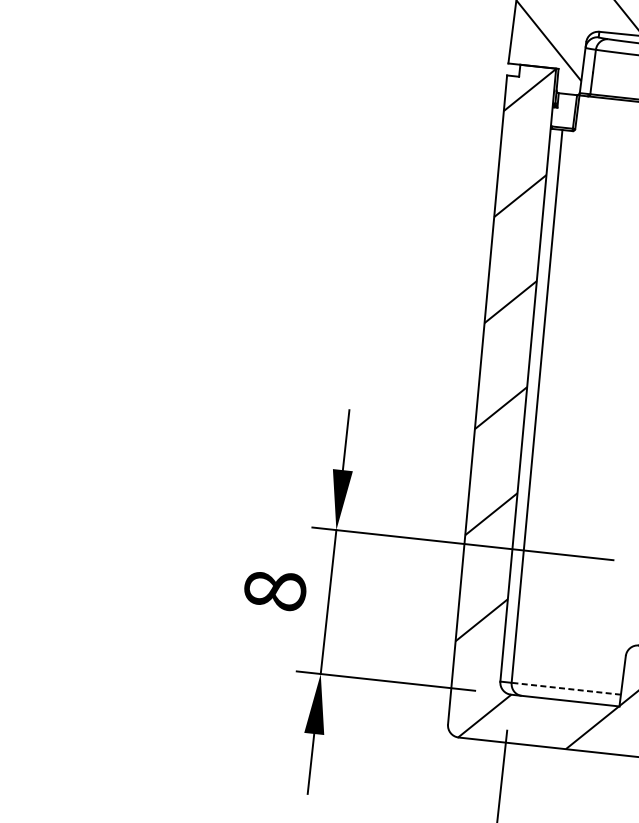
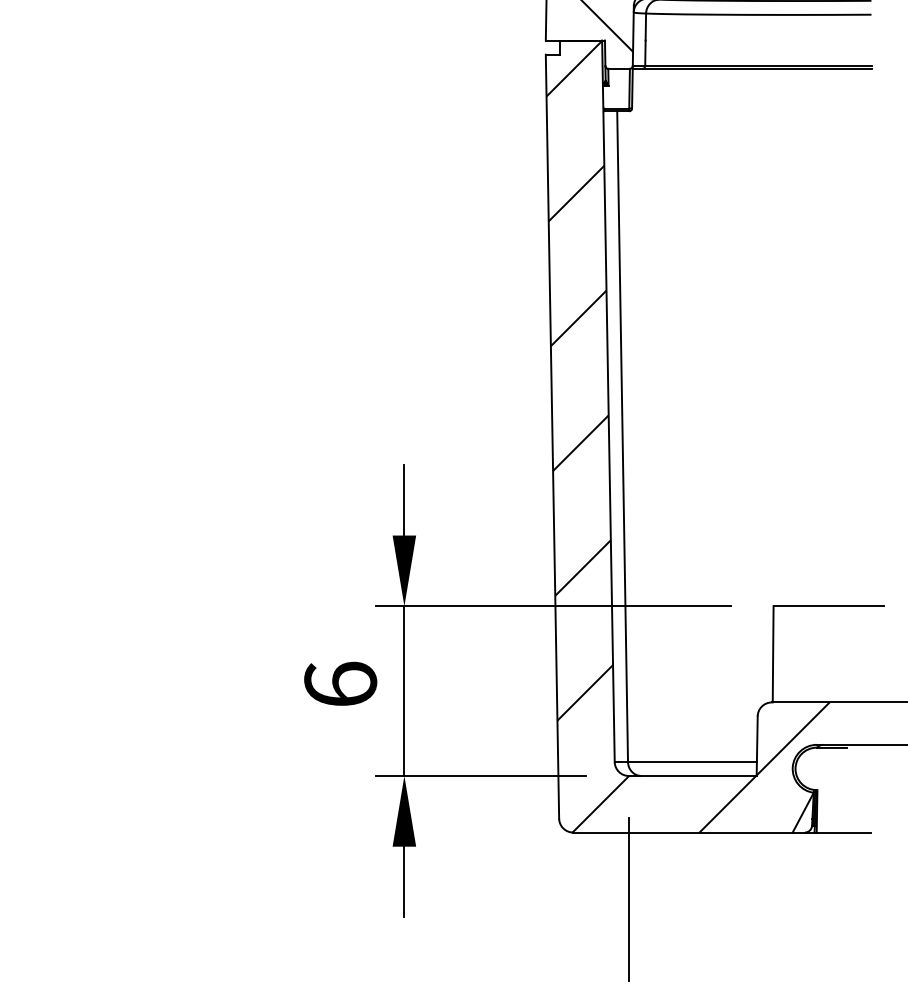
text: (275, 589) -> (340, 683), 8 -> 6
line: (565, 689) -> (691, 762), dashed -> solid

